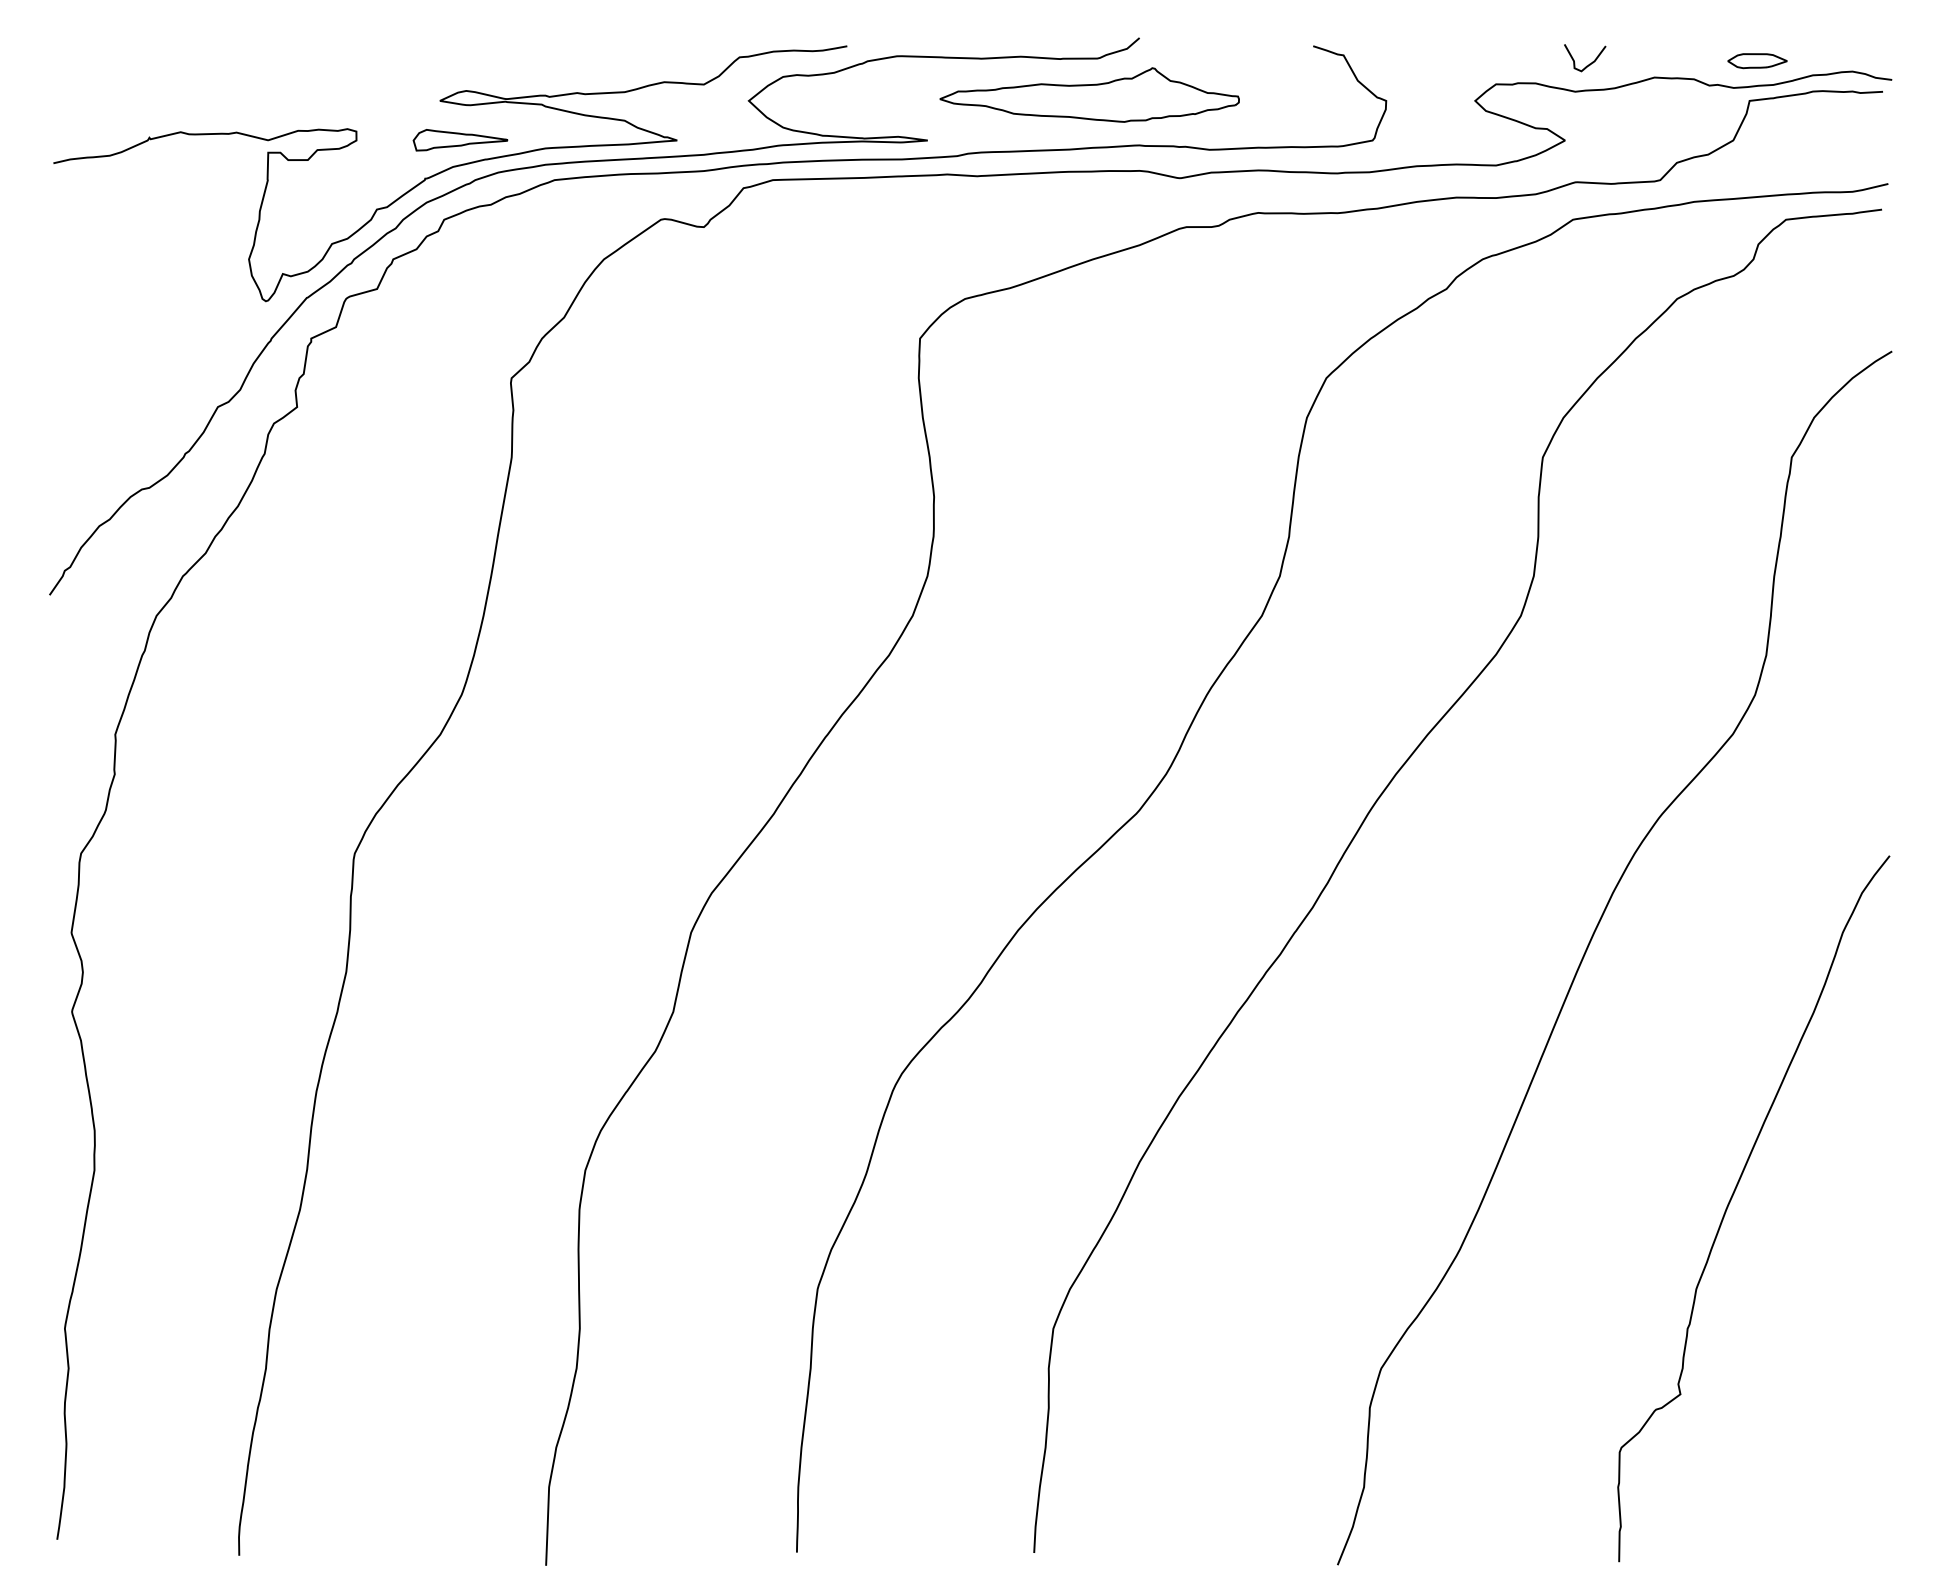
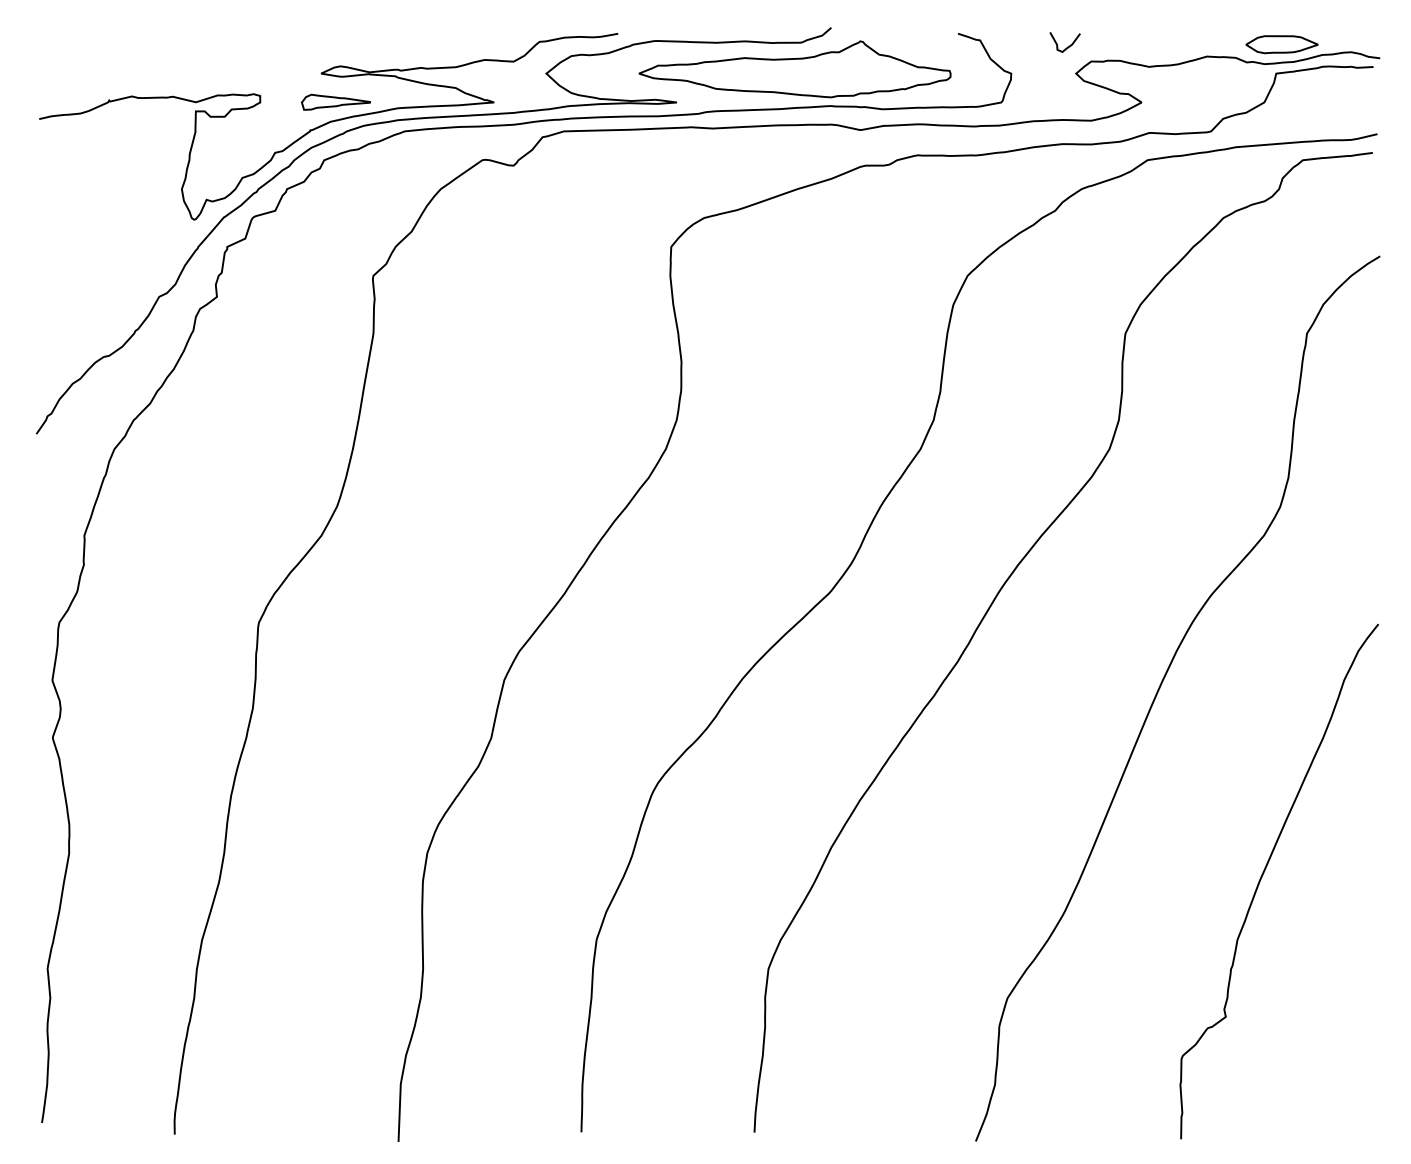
part: (1757, 60) -> (1282, 44), size x1.67
curve: (1589, 63) -> (1068, 46), moved
part: (1089, 94) -> (794, 68), size x1.43

